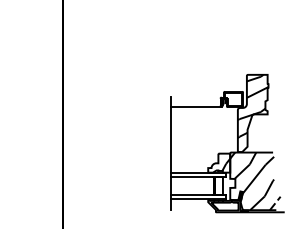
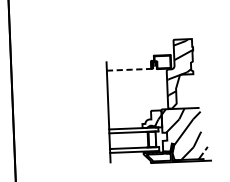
line: (195, 106) -> (128, 69), solid -> dashed

